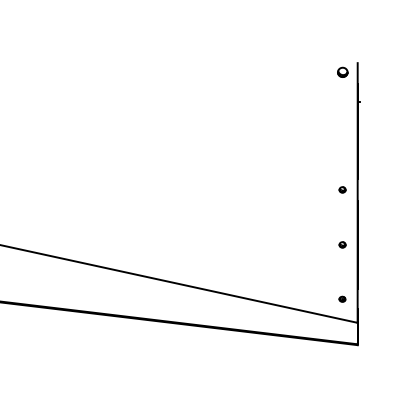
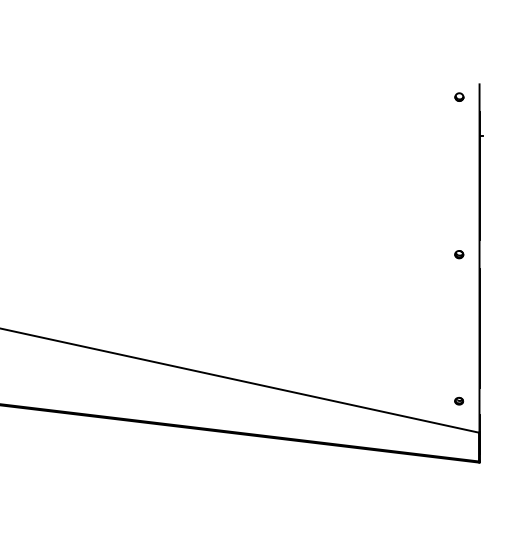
part: (342, 72) -> (459, 97), size x0.62
part: (342, 244) -> (459, 327), removed

